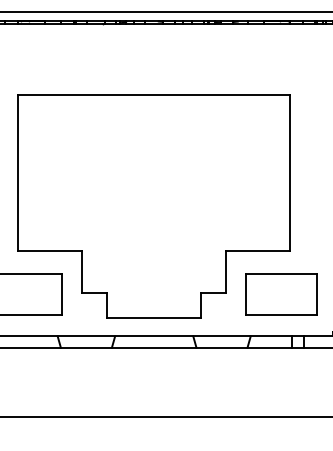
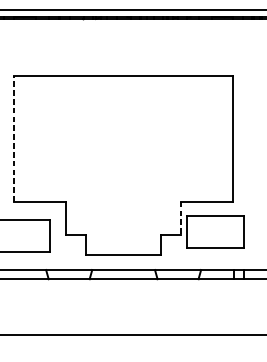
line: (18, 172) -> (14, 138), solid -> dashed
line: (226, 271) -> (181, 217), solid -> dashed
part: (281, 294) -> (215, 232), moved

